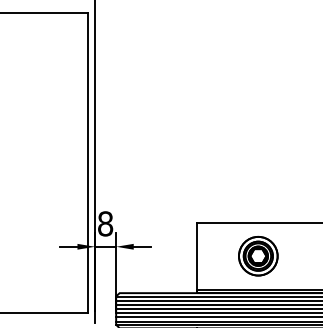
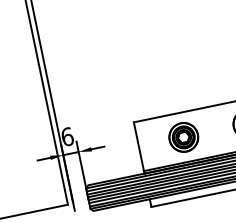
text: (105, 223) -> (67, 136), 8 -> 6

